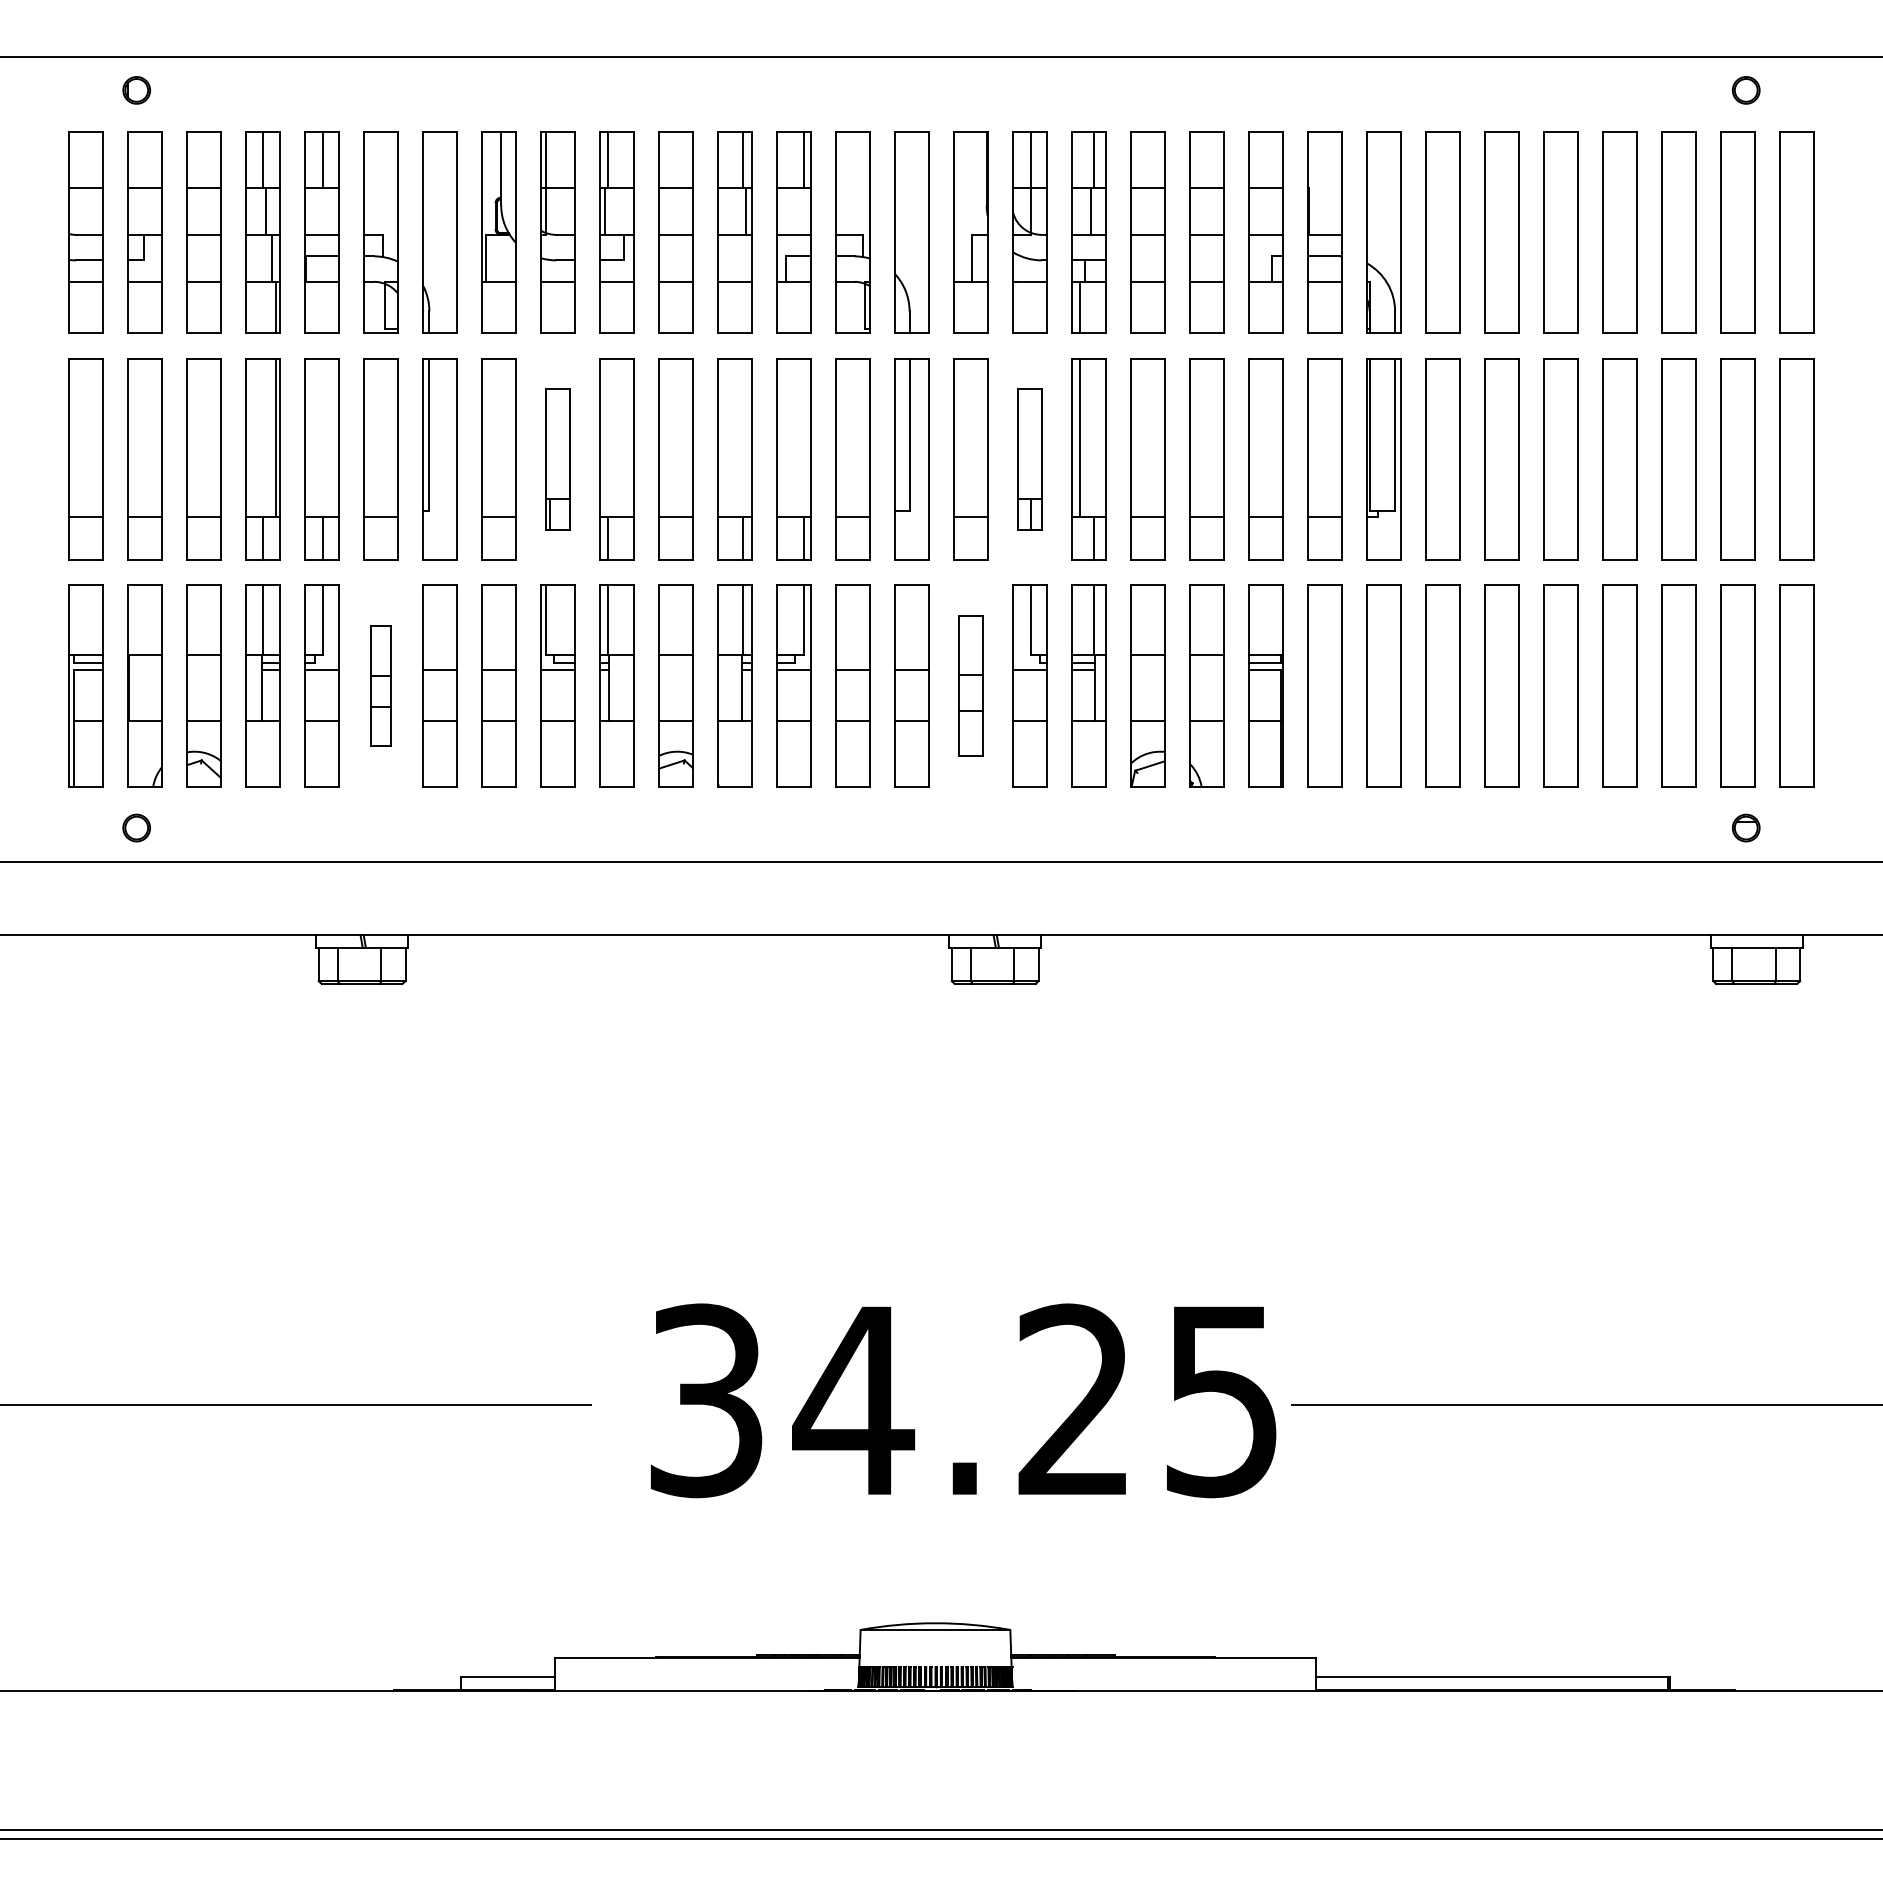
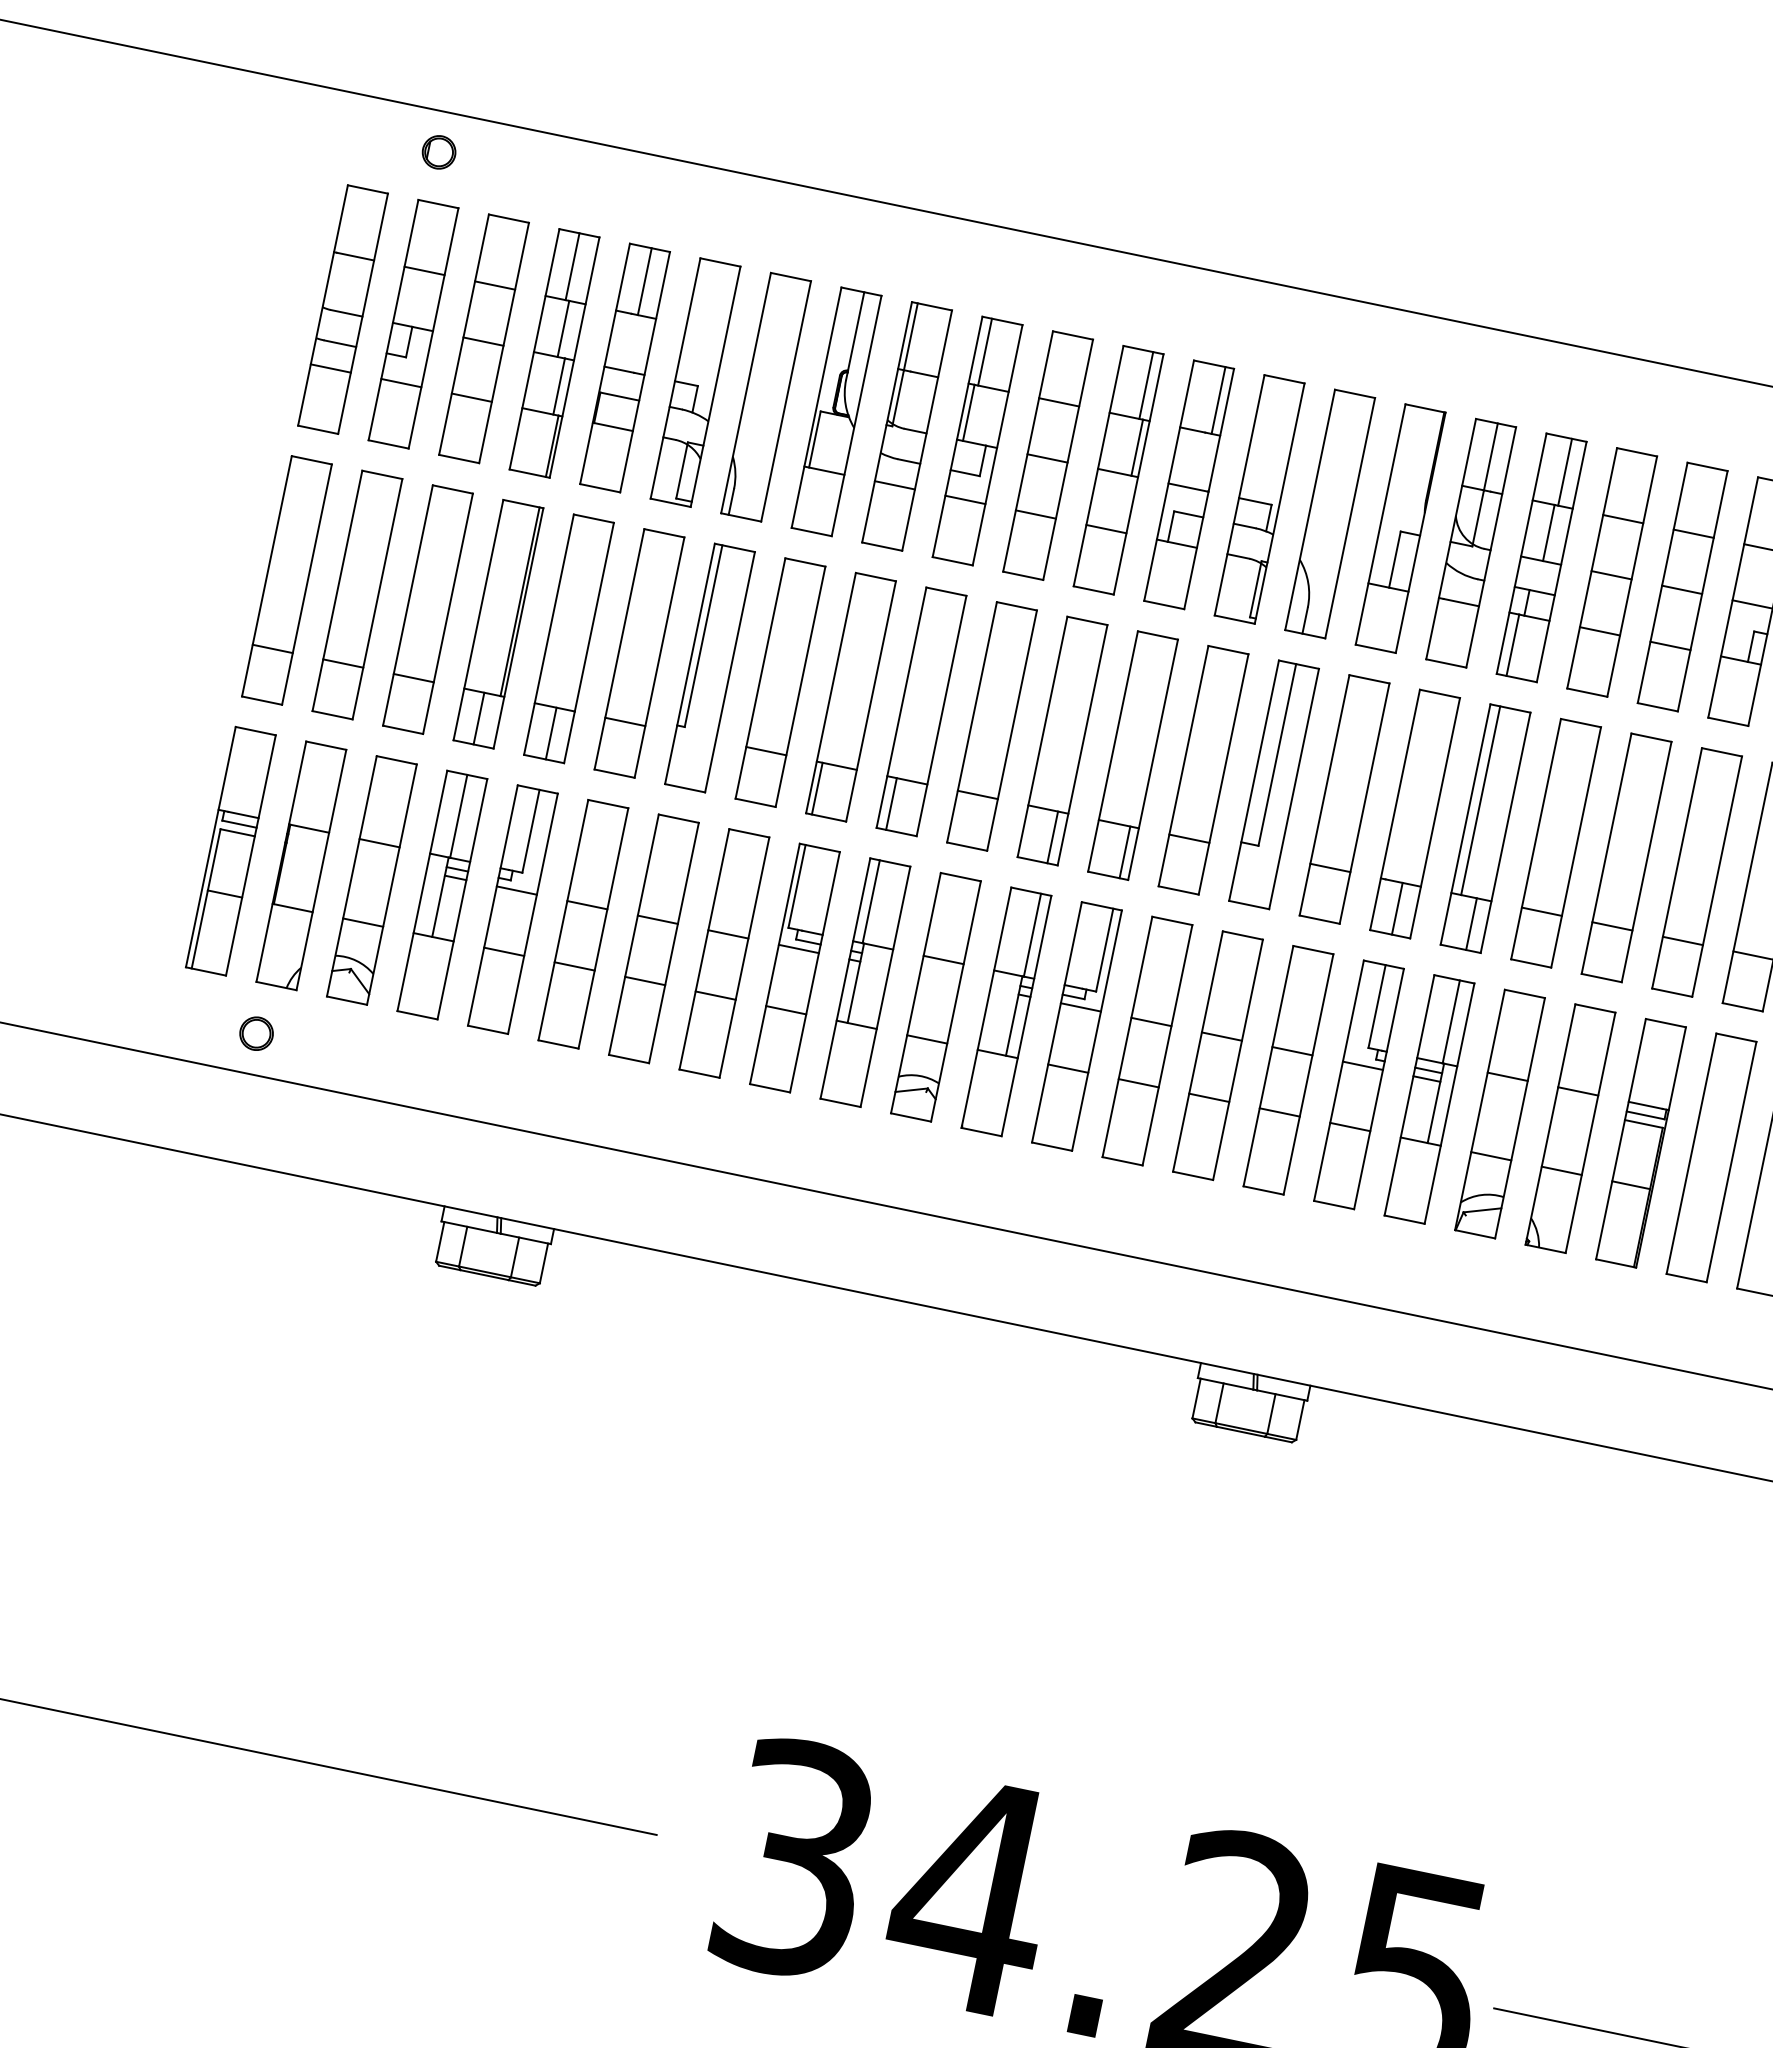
part: (557, 459) -> (850, 697), size x1.43
part: (1029, 459) -> (1414, 814), size x1.43
part: (380, 685) -> (583, 923), size x1.67
part: (970, 685) -> (1288, 1069), size x1.43

